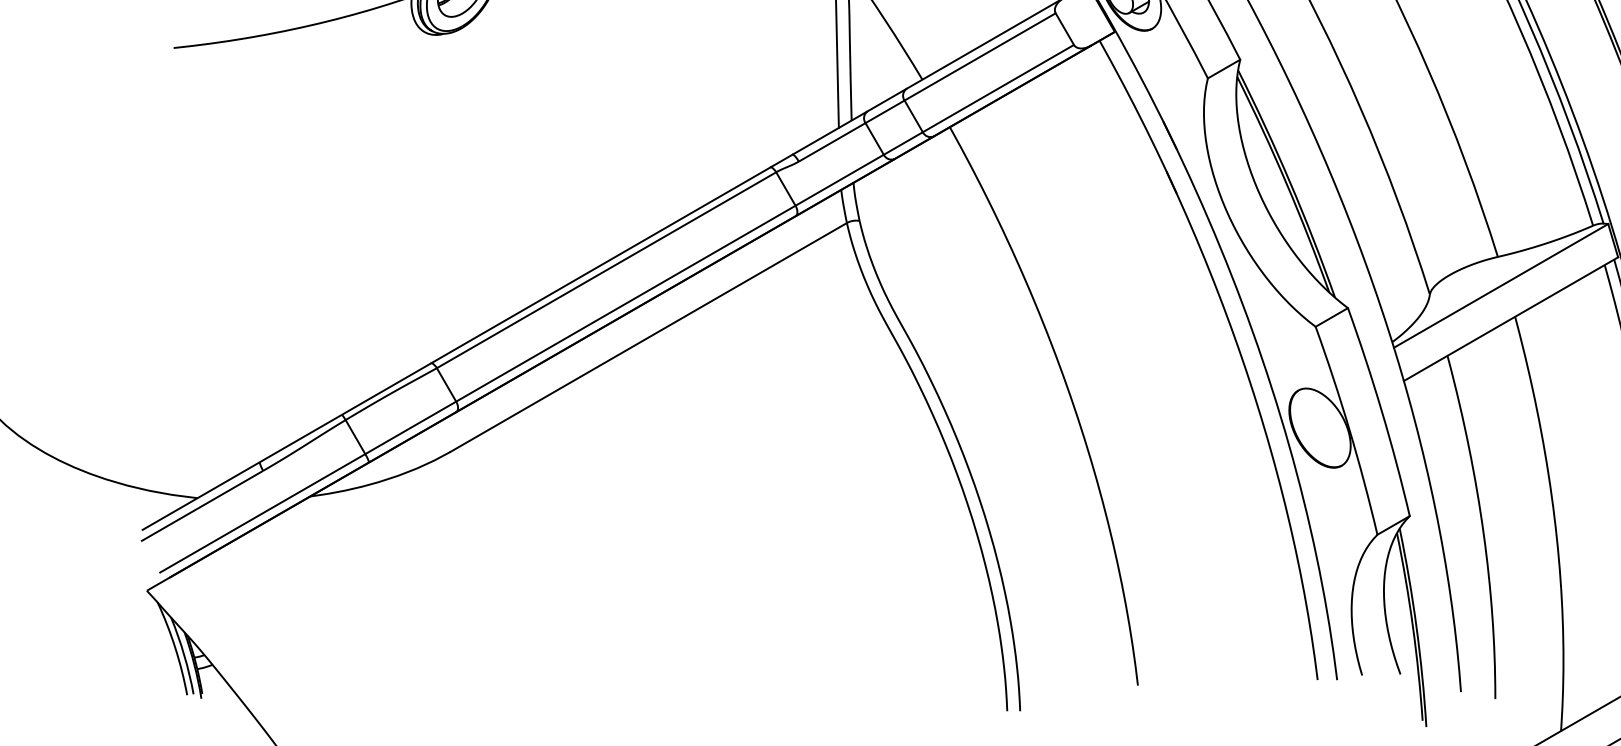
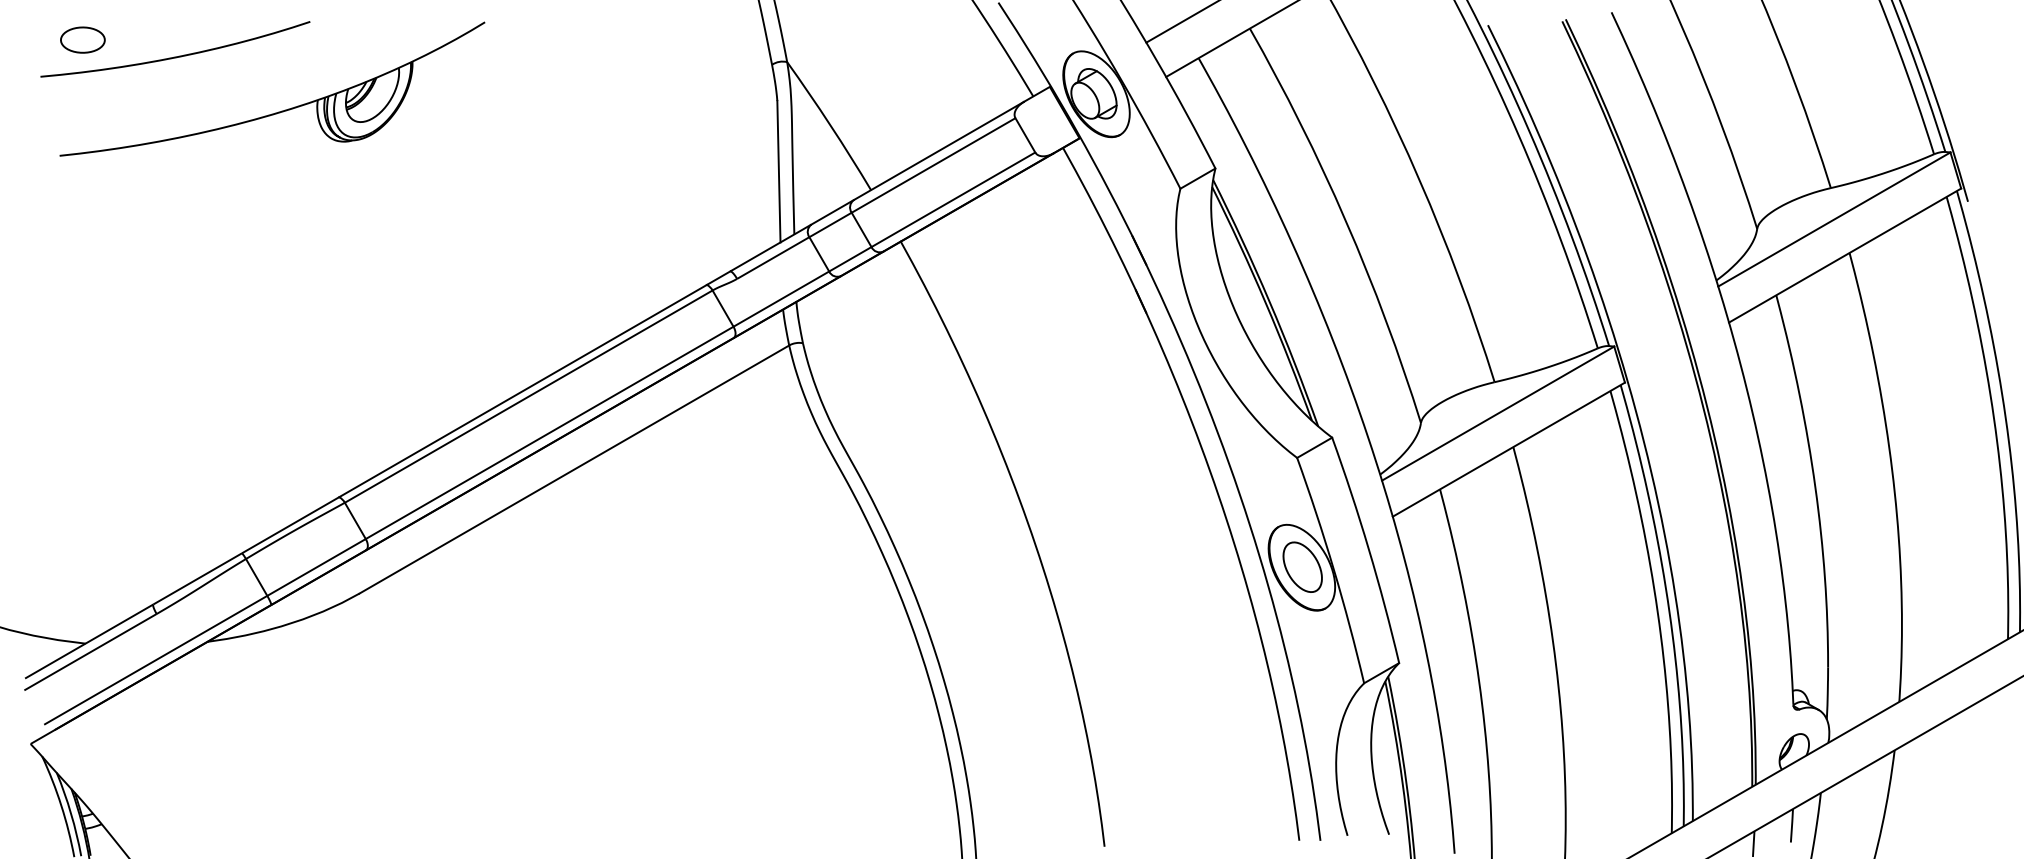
part: (1320, 426) -> (1302, 566), added

